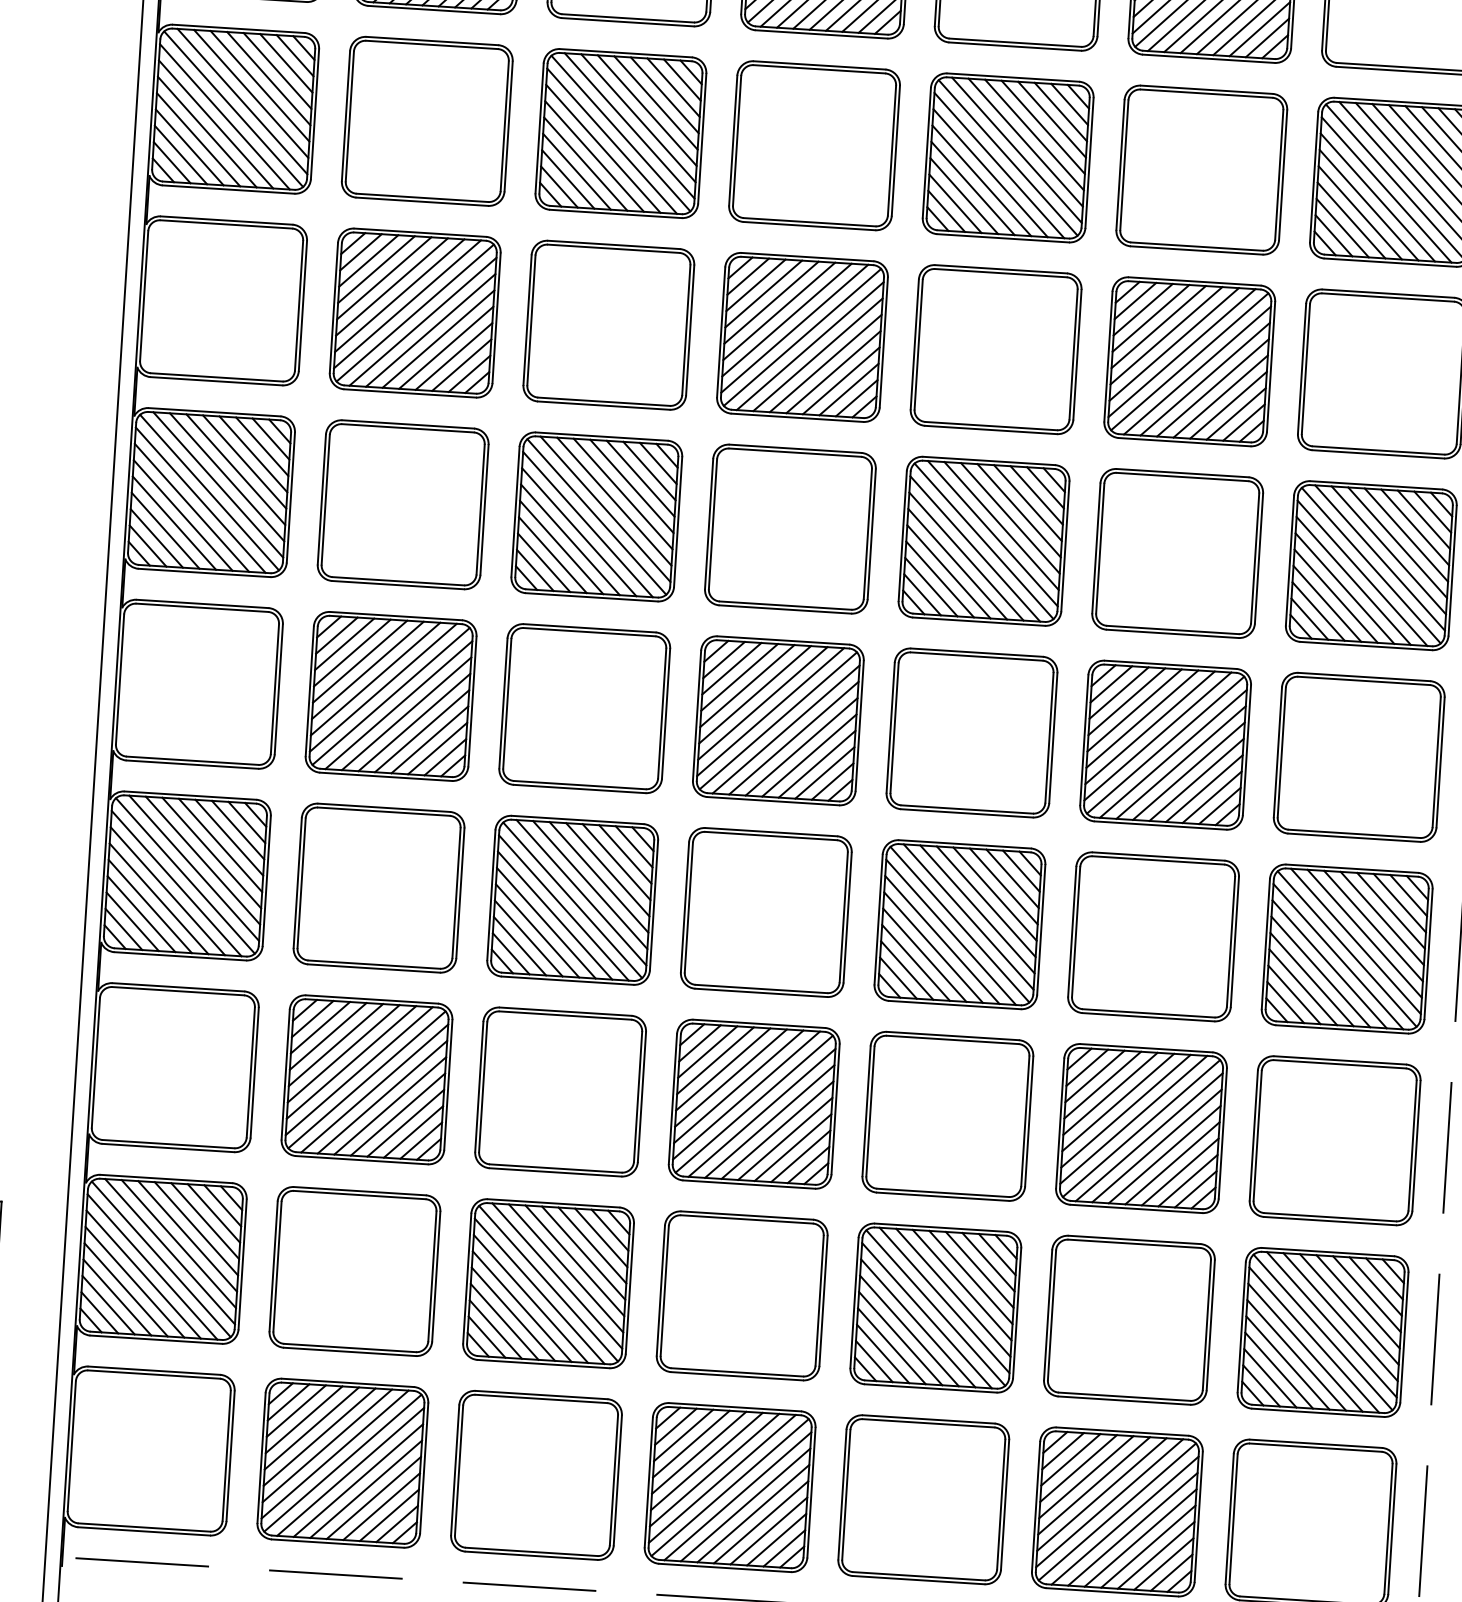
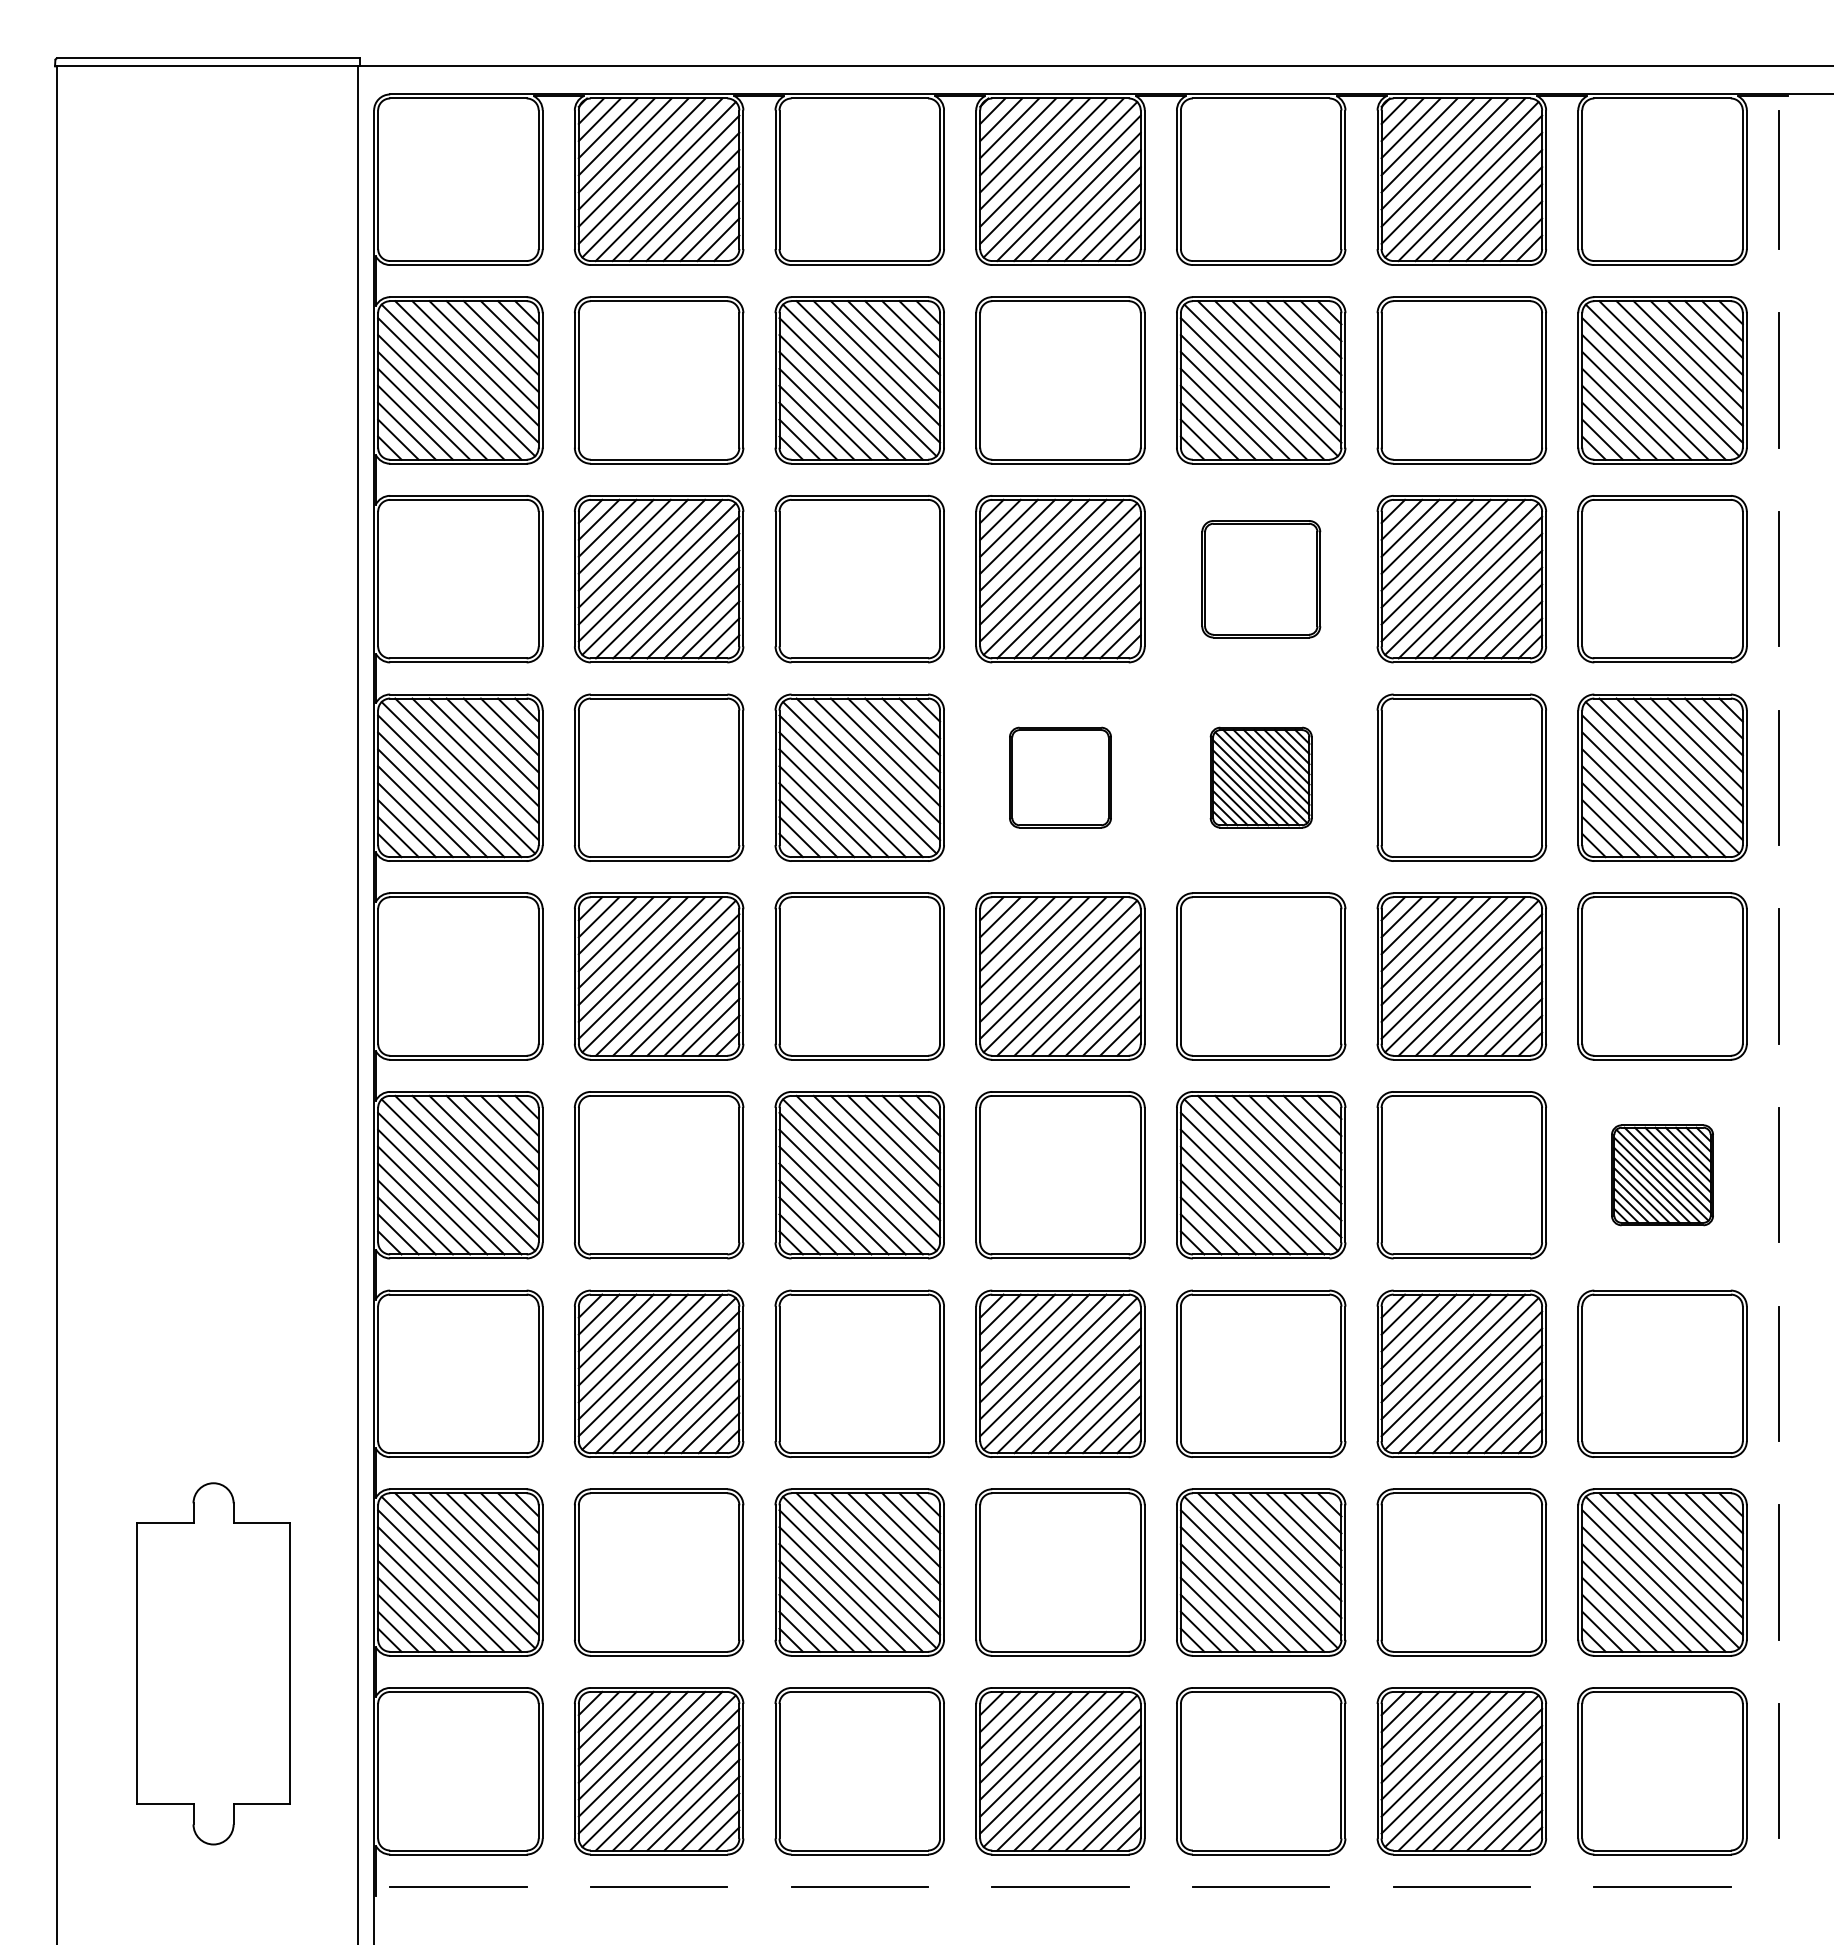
part: (996, 350) -> (1261, 579), size x0.7
part: (790, 528) -> (1060, 777), size x0.6
part: (984, 541) -> (1261, 777), size x0.6
part: (1347, 949) -> (1662, 1175), size x0.6

